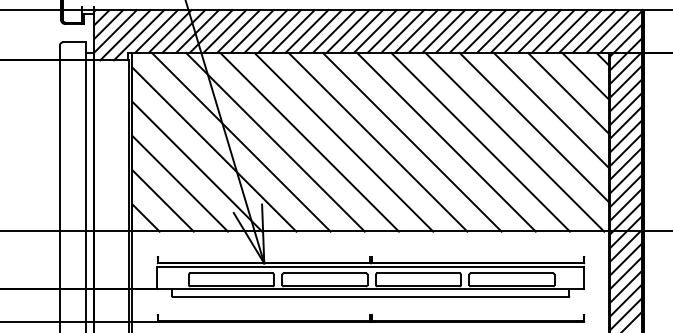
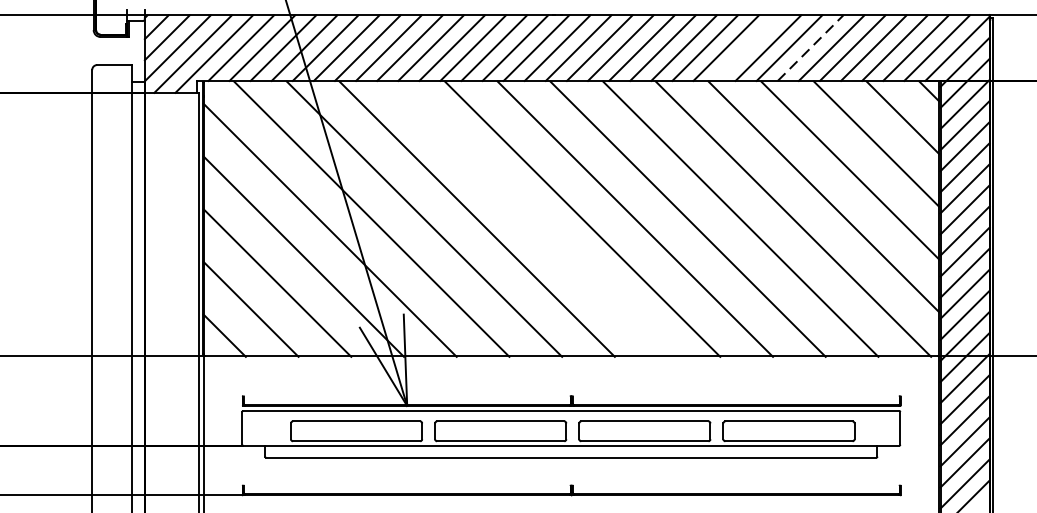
line: (526, 30) -> (811, 46), solid -> dashed
line: (484, 31) -> (746, 48), removed
line: (343, 142) -> (529, 219), removed

